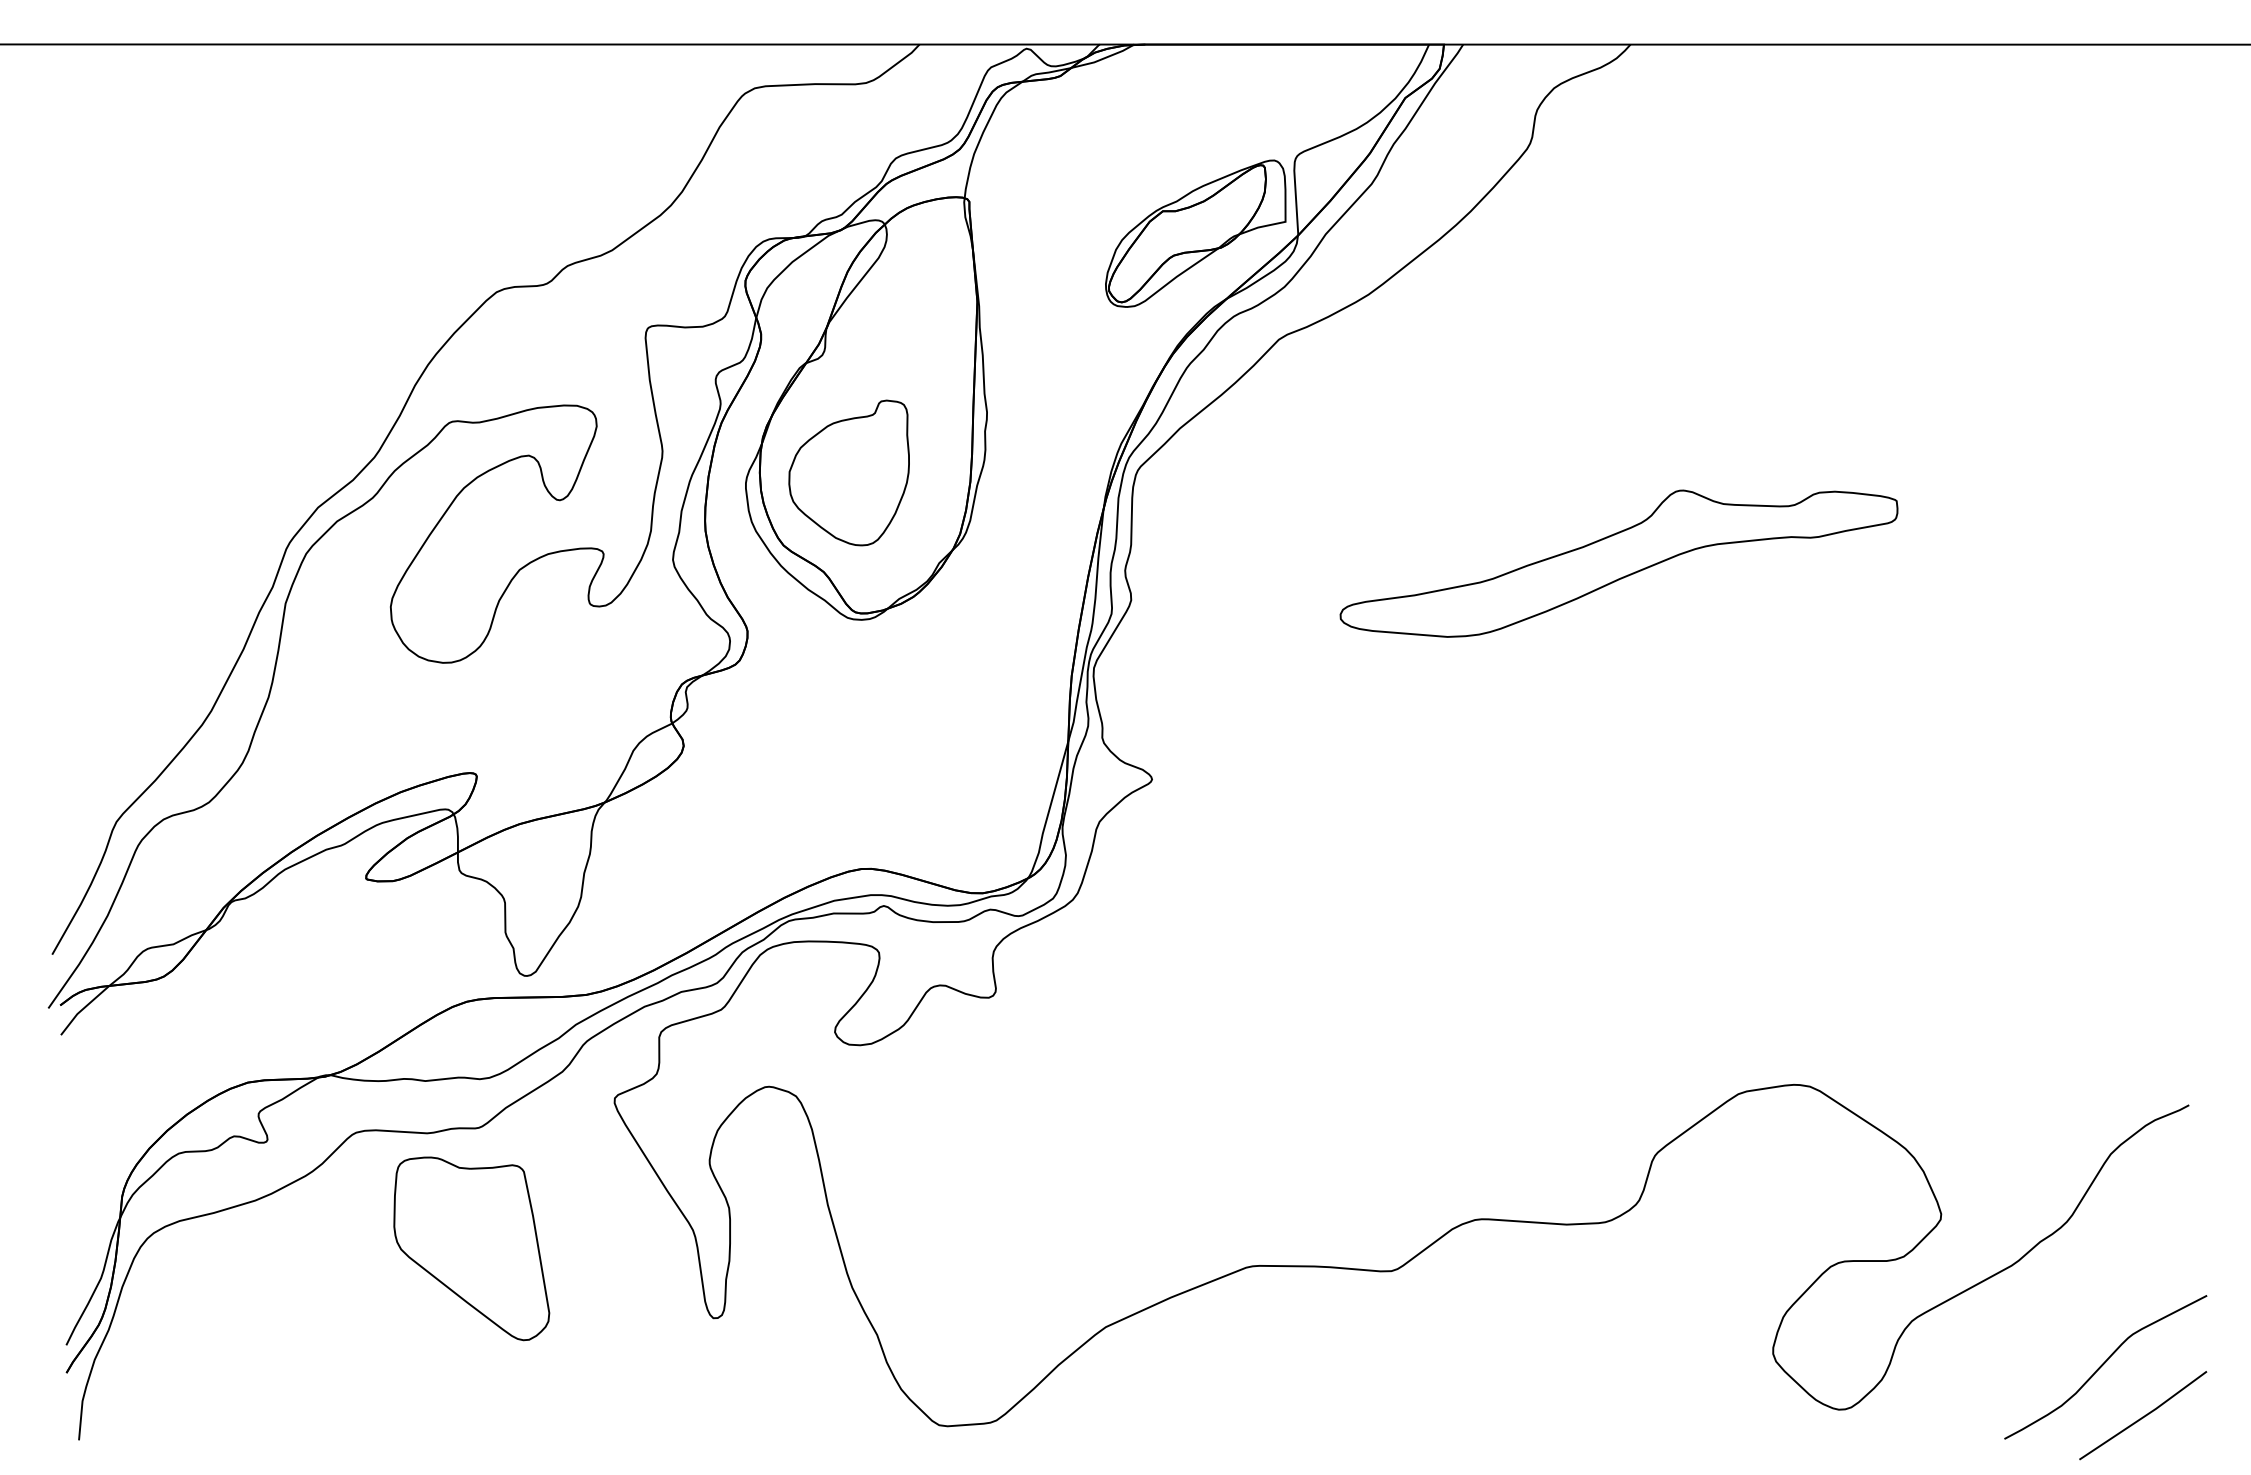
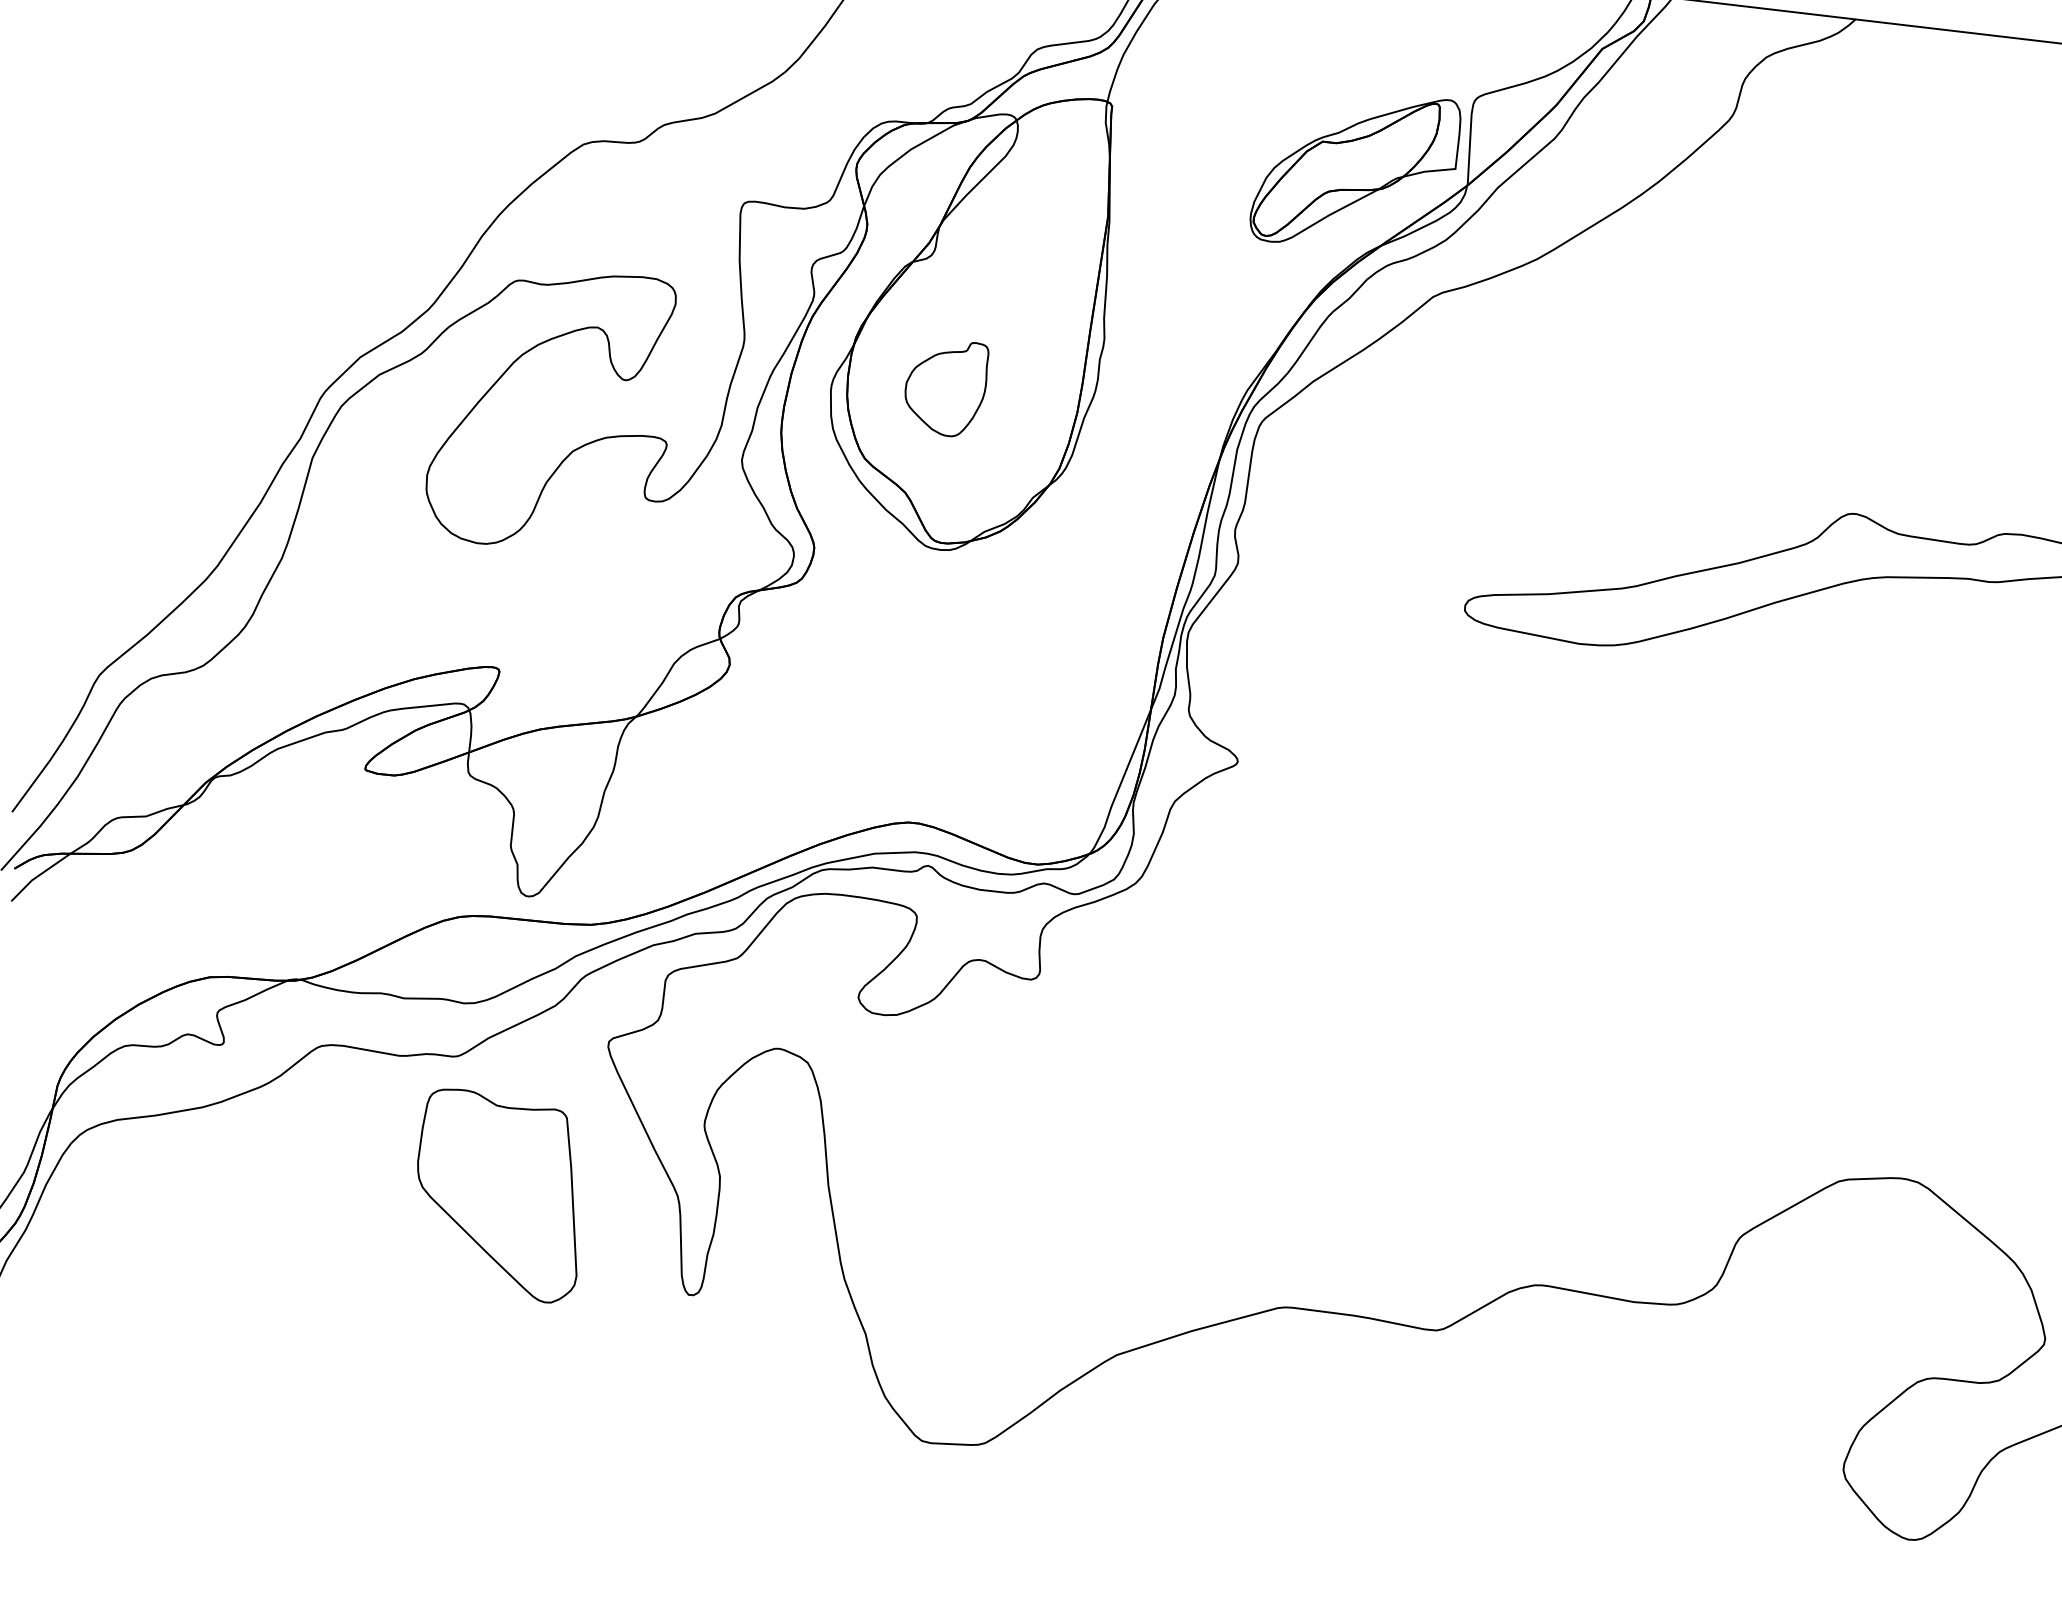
part: (848, 472) -> (945, 387), size x0.6
part: (471, 1248) -> (499, 1195), moved

